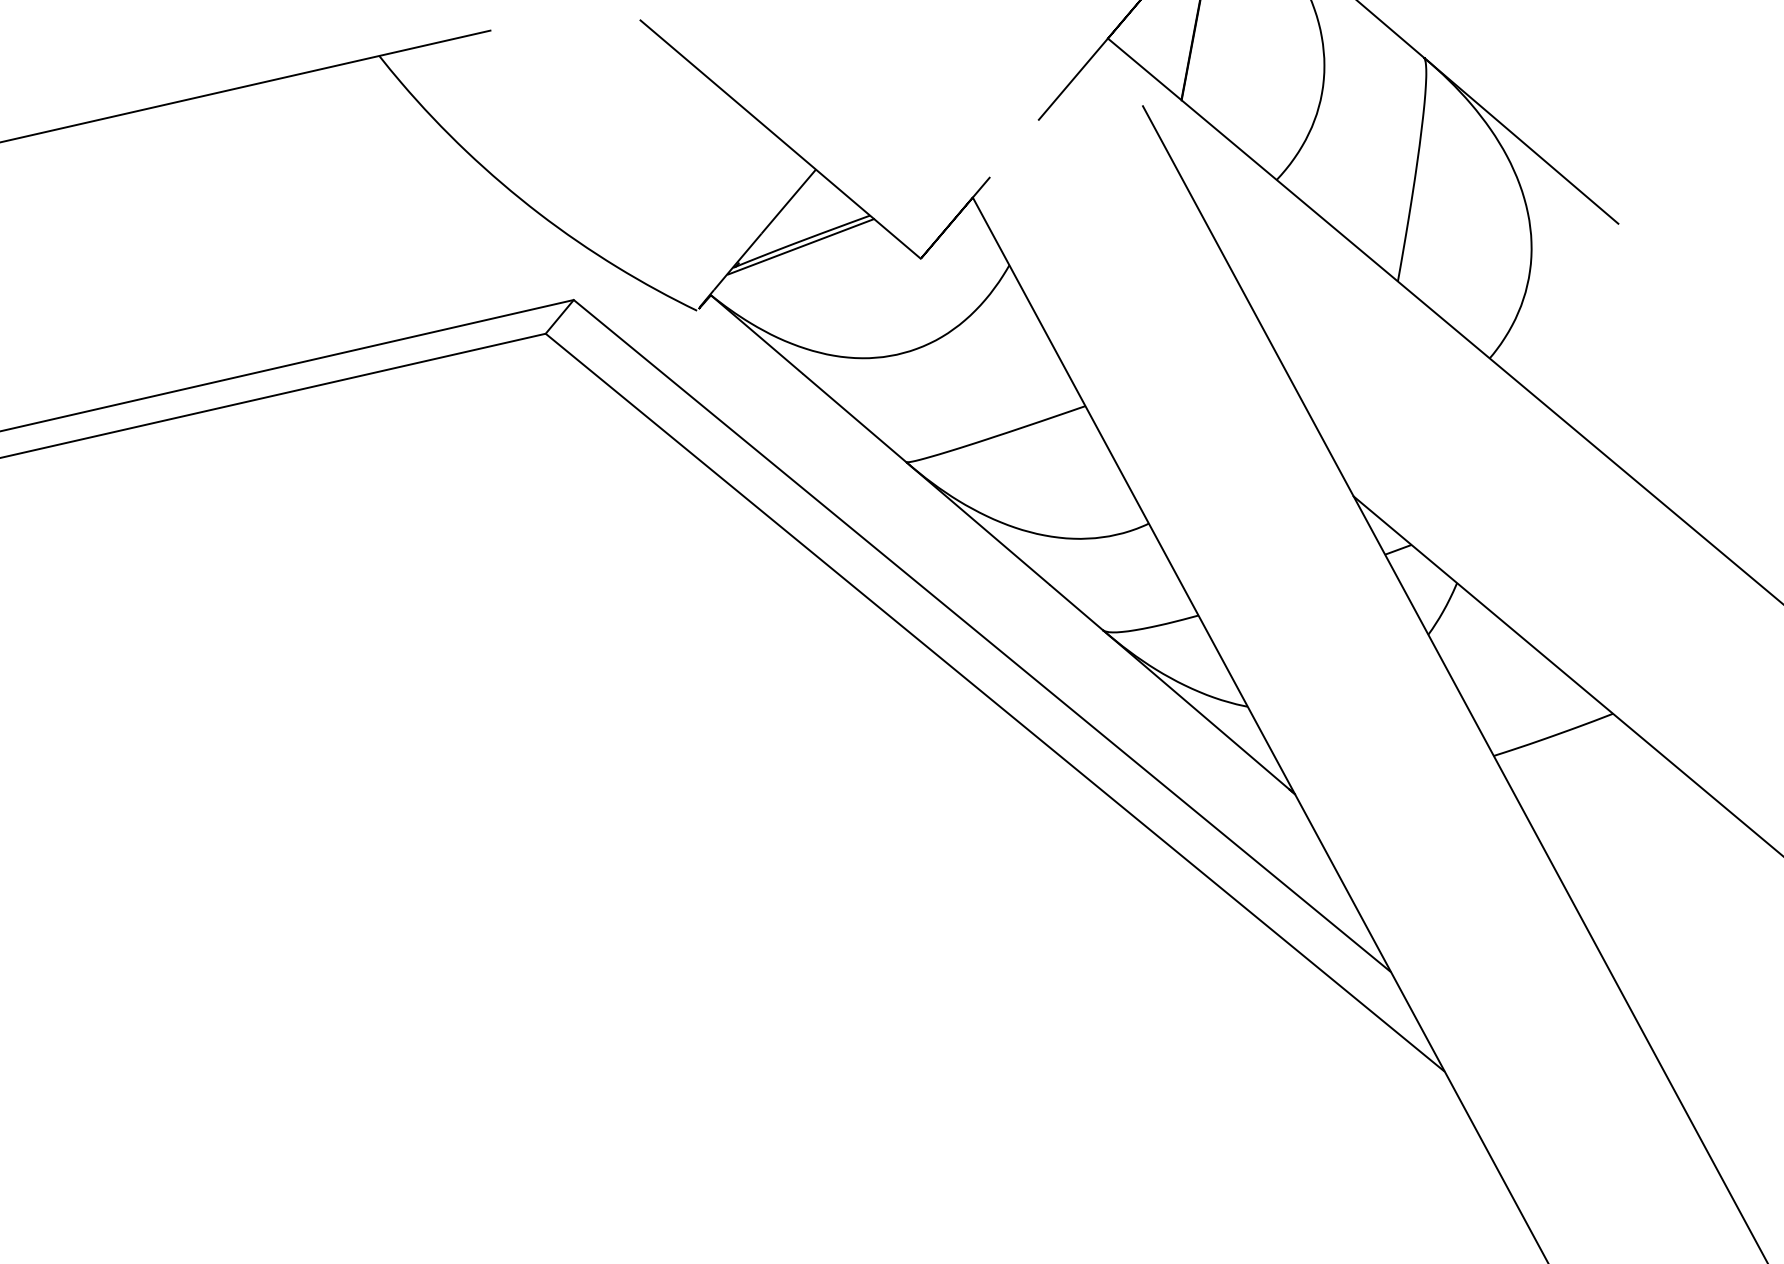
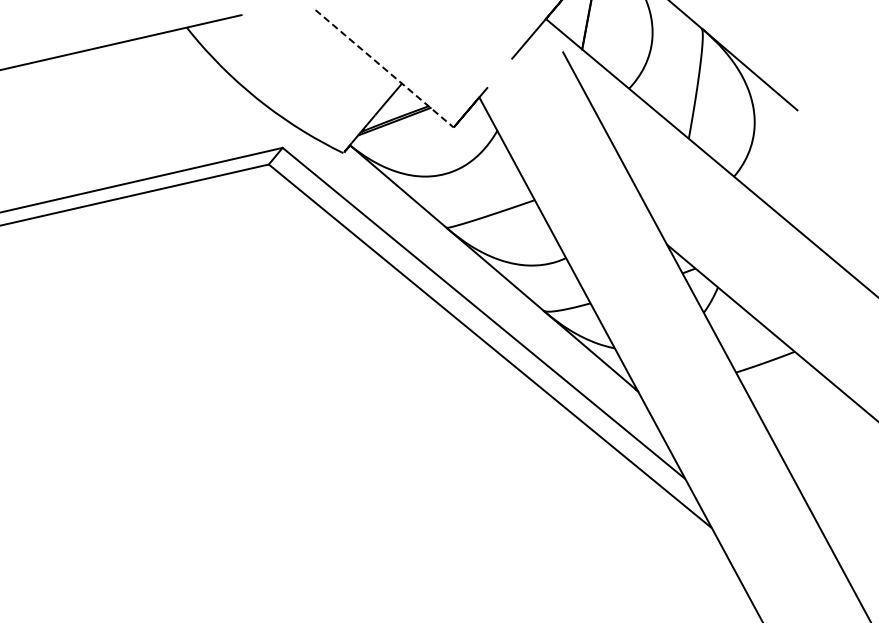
line: (780, 138) -> (384, 68), solid -> dashed

